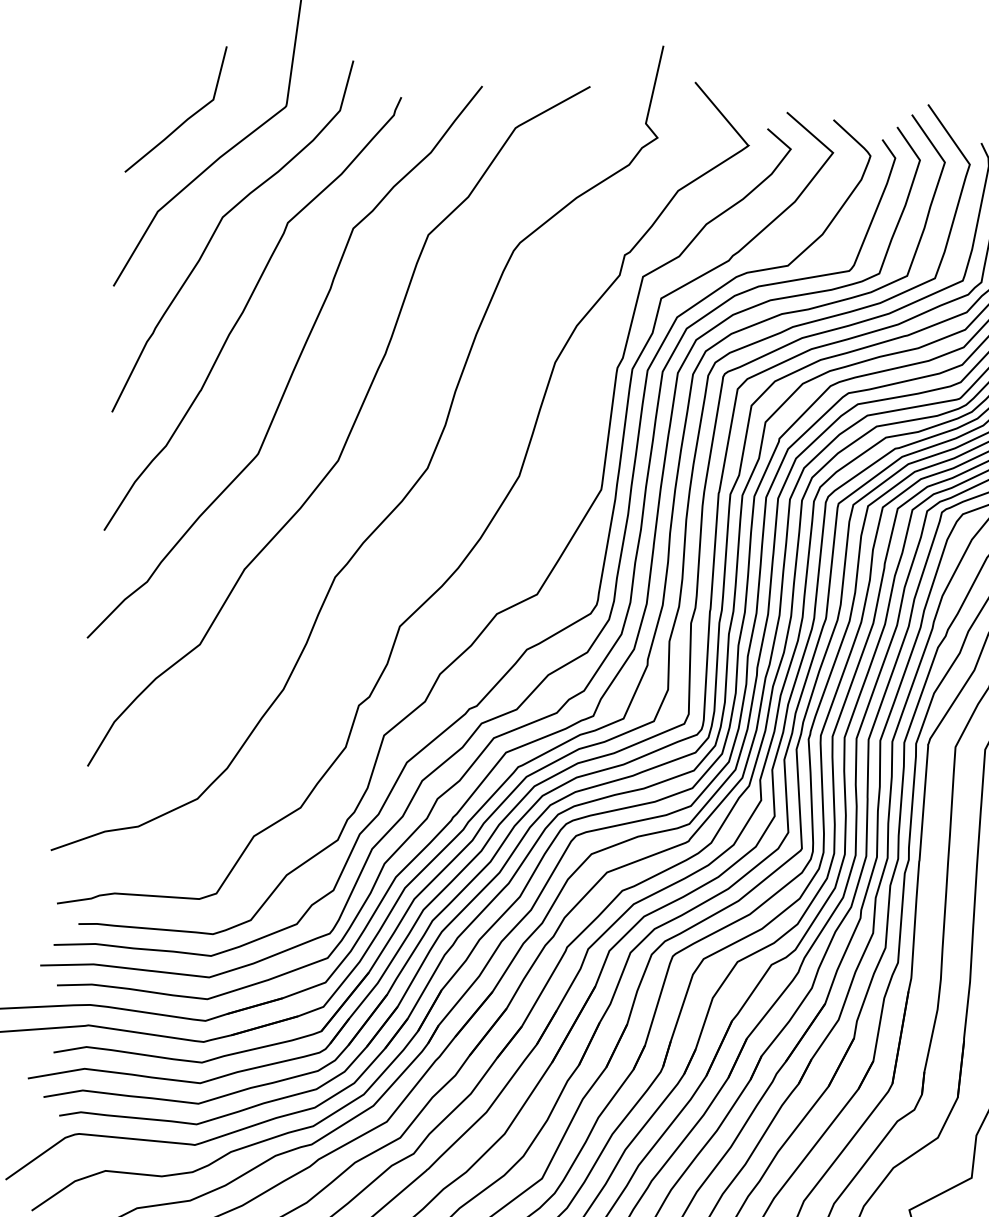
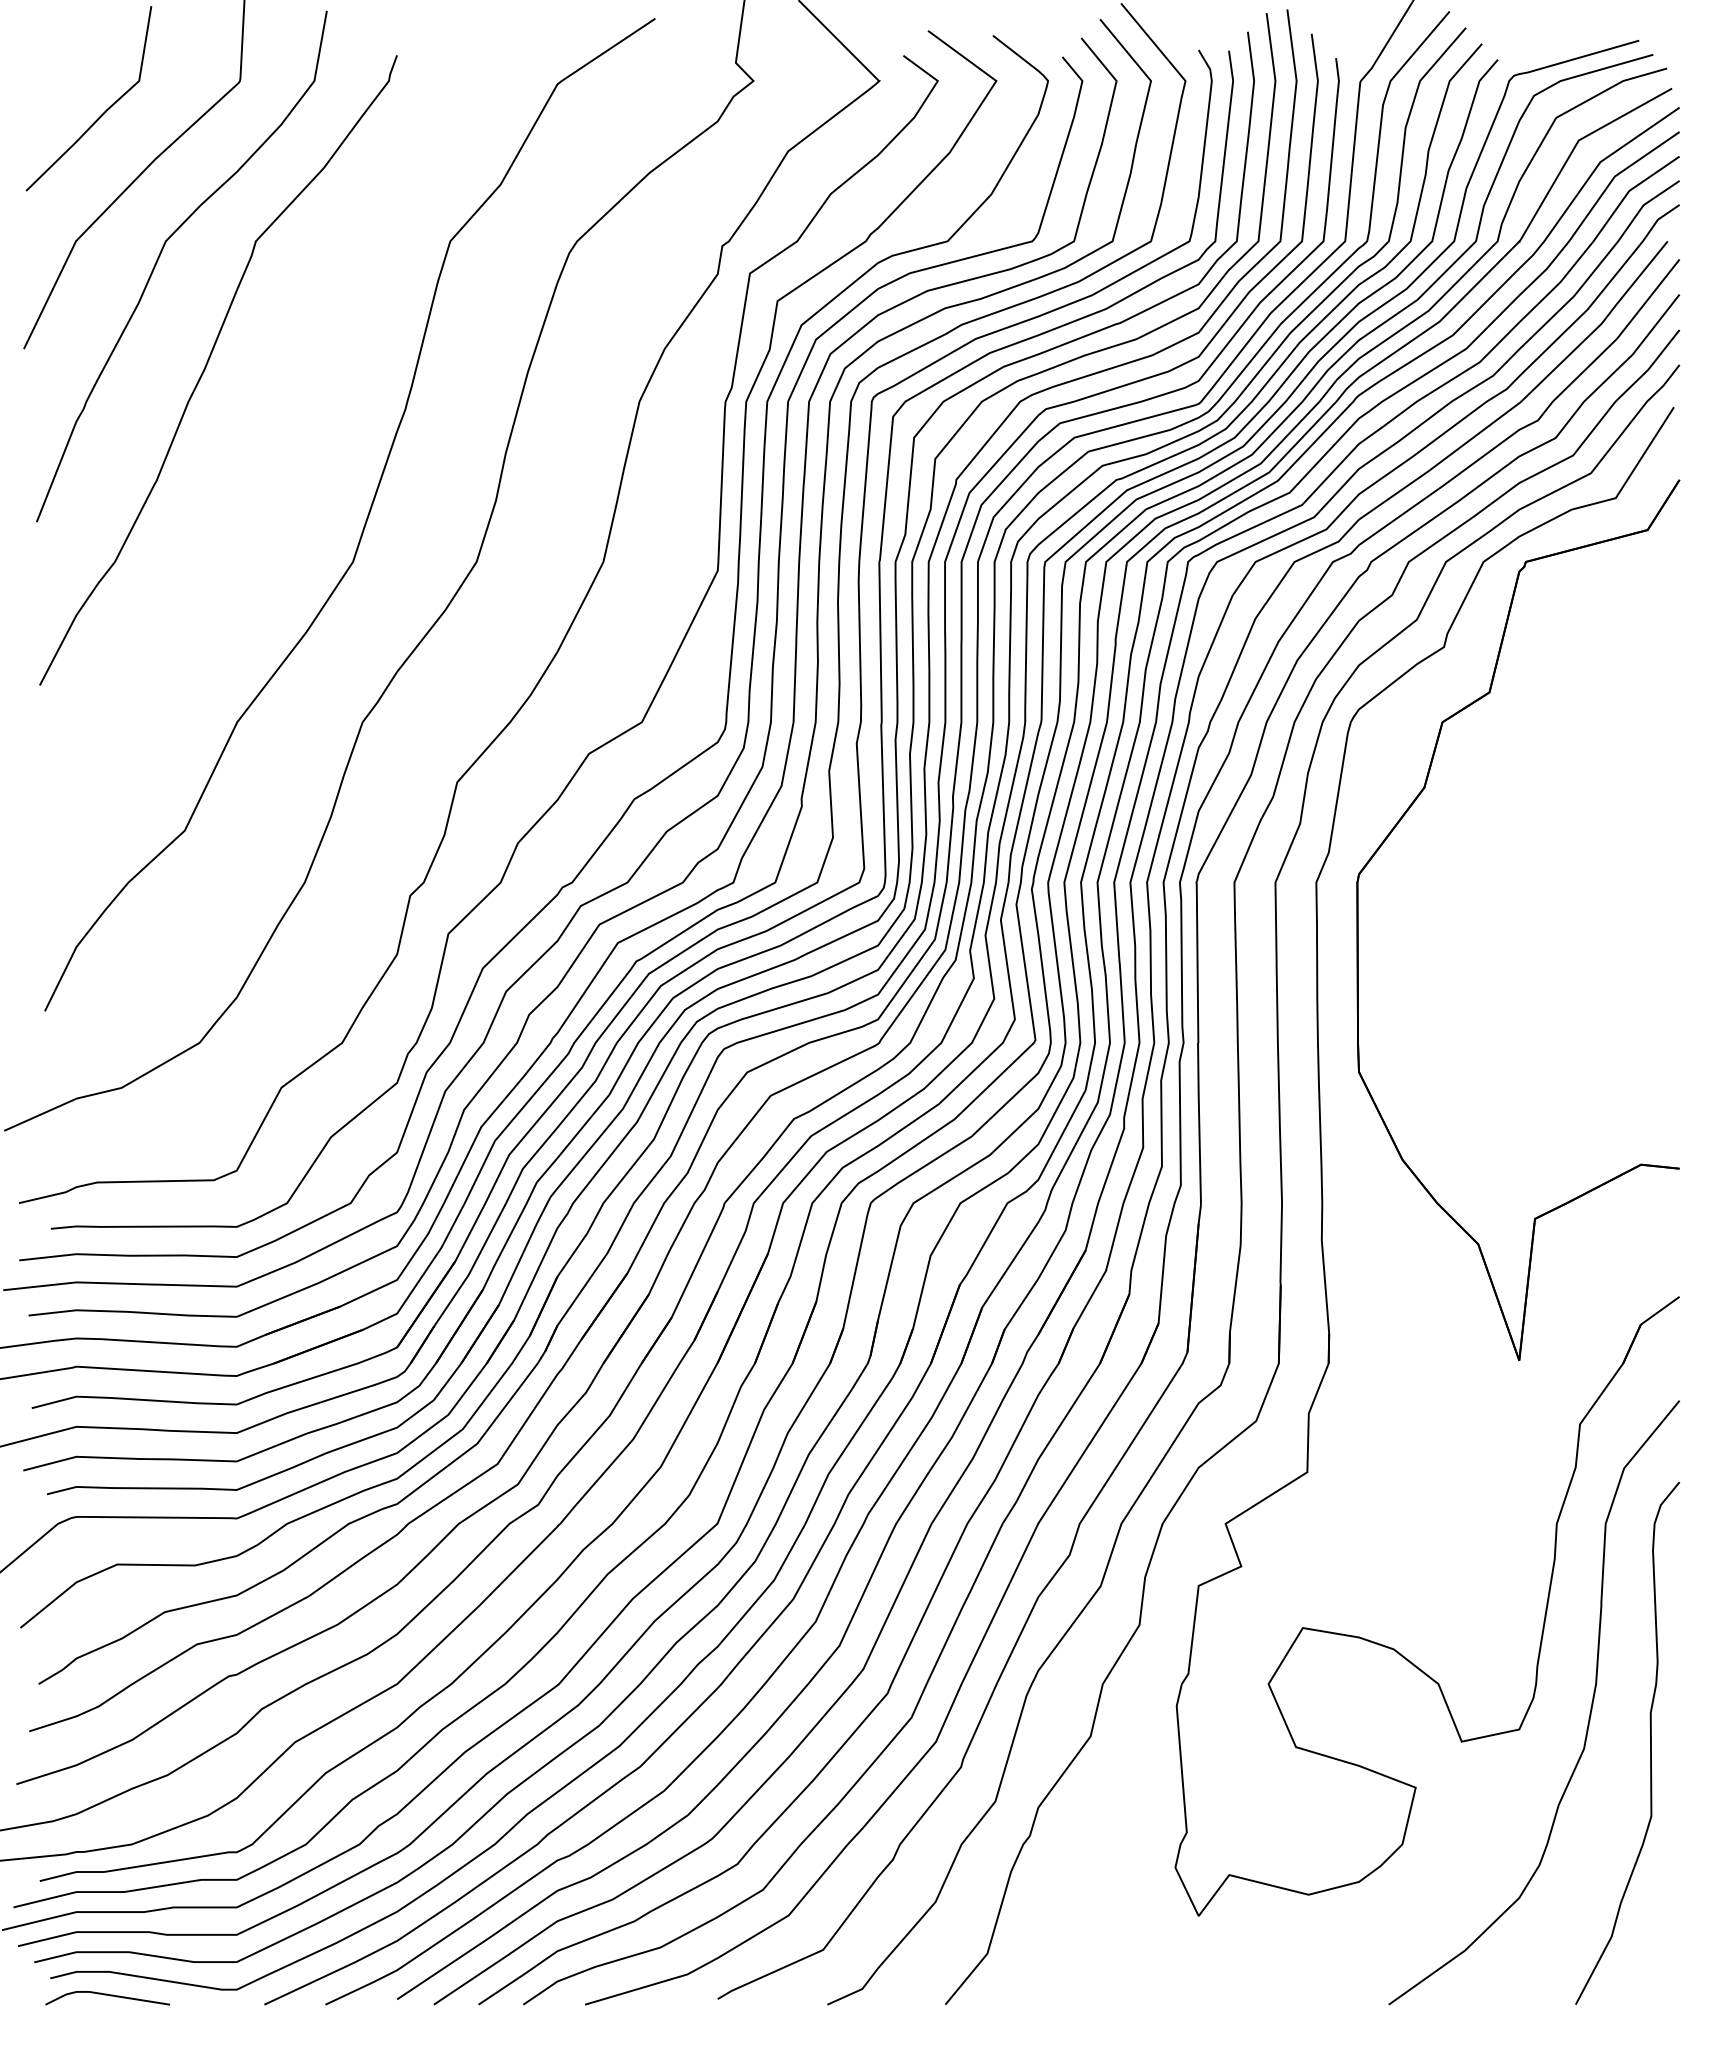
curve: (294, 365) -> (282, 436), removed

